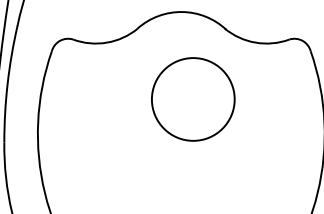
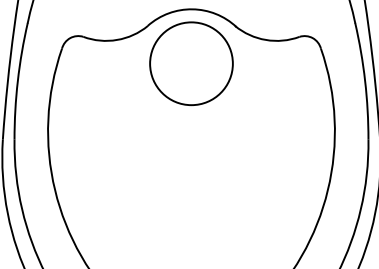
circle: (193, 99) -> (191, 63), moved

